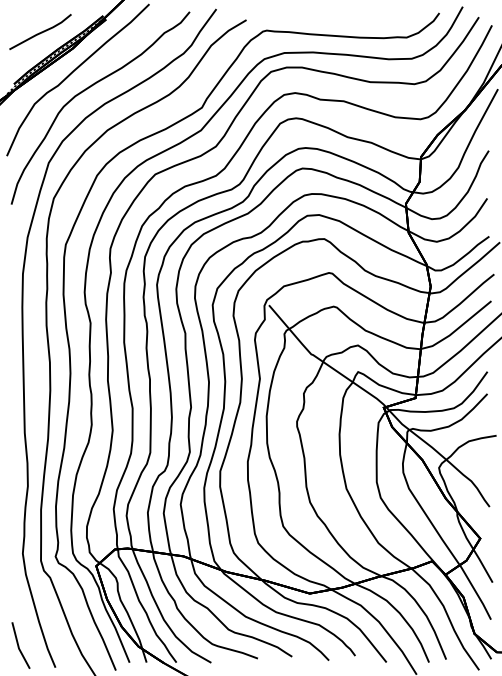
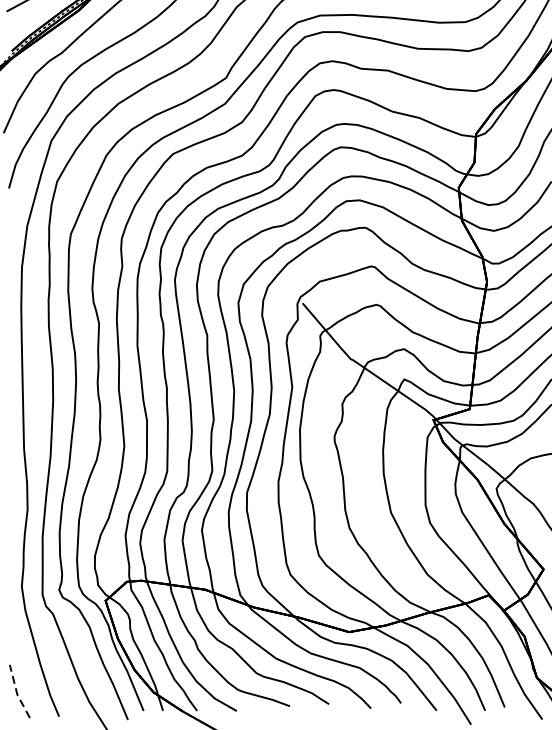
line: (18, 646) -> (16, 692), solid -> dashed

